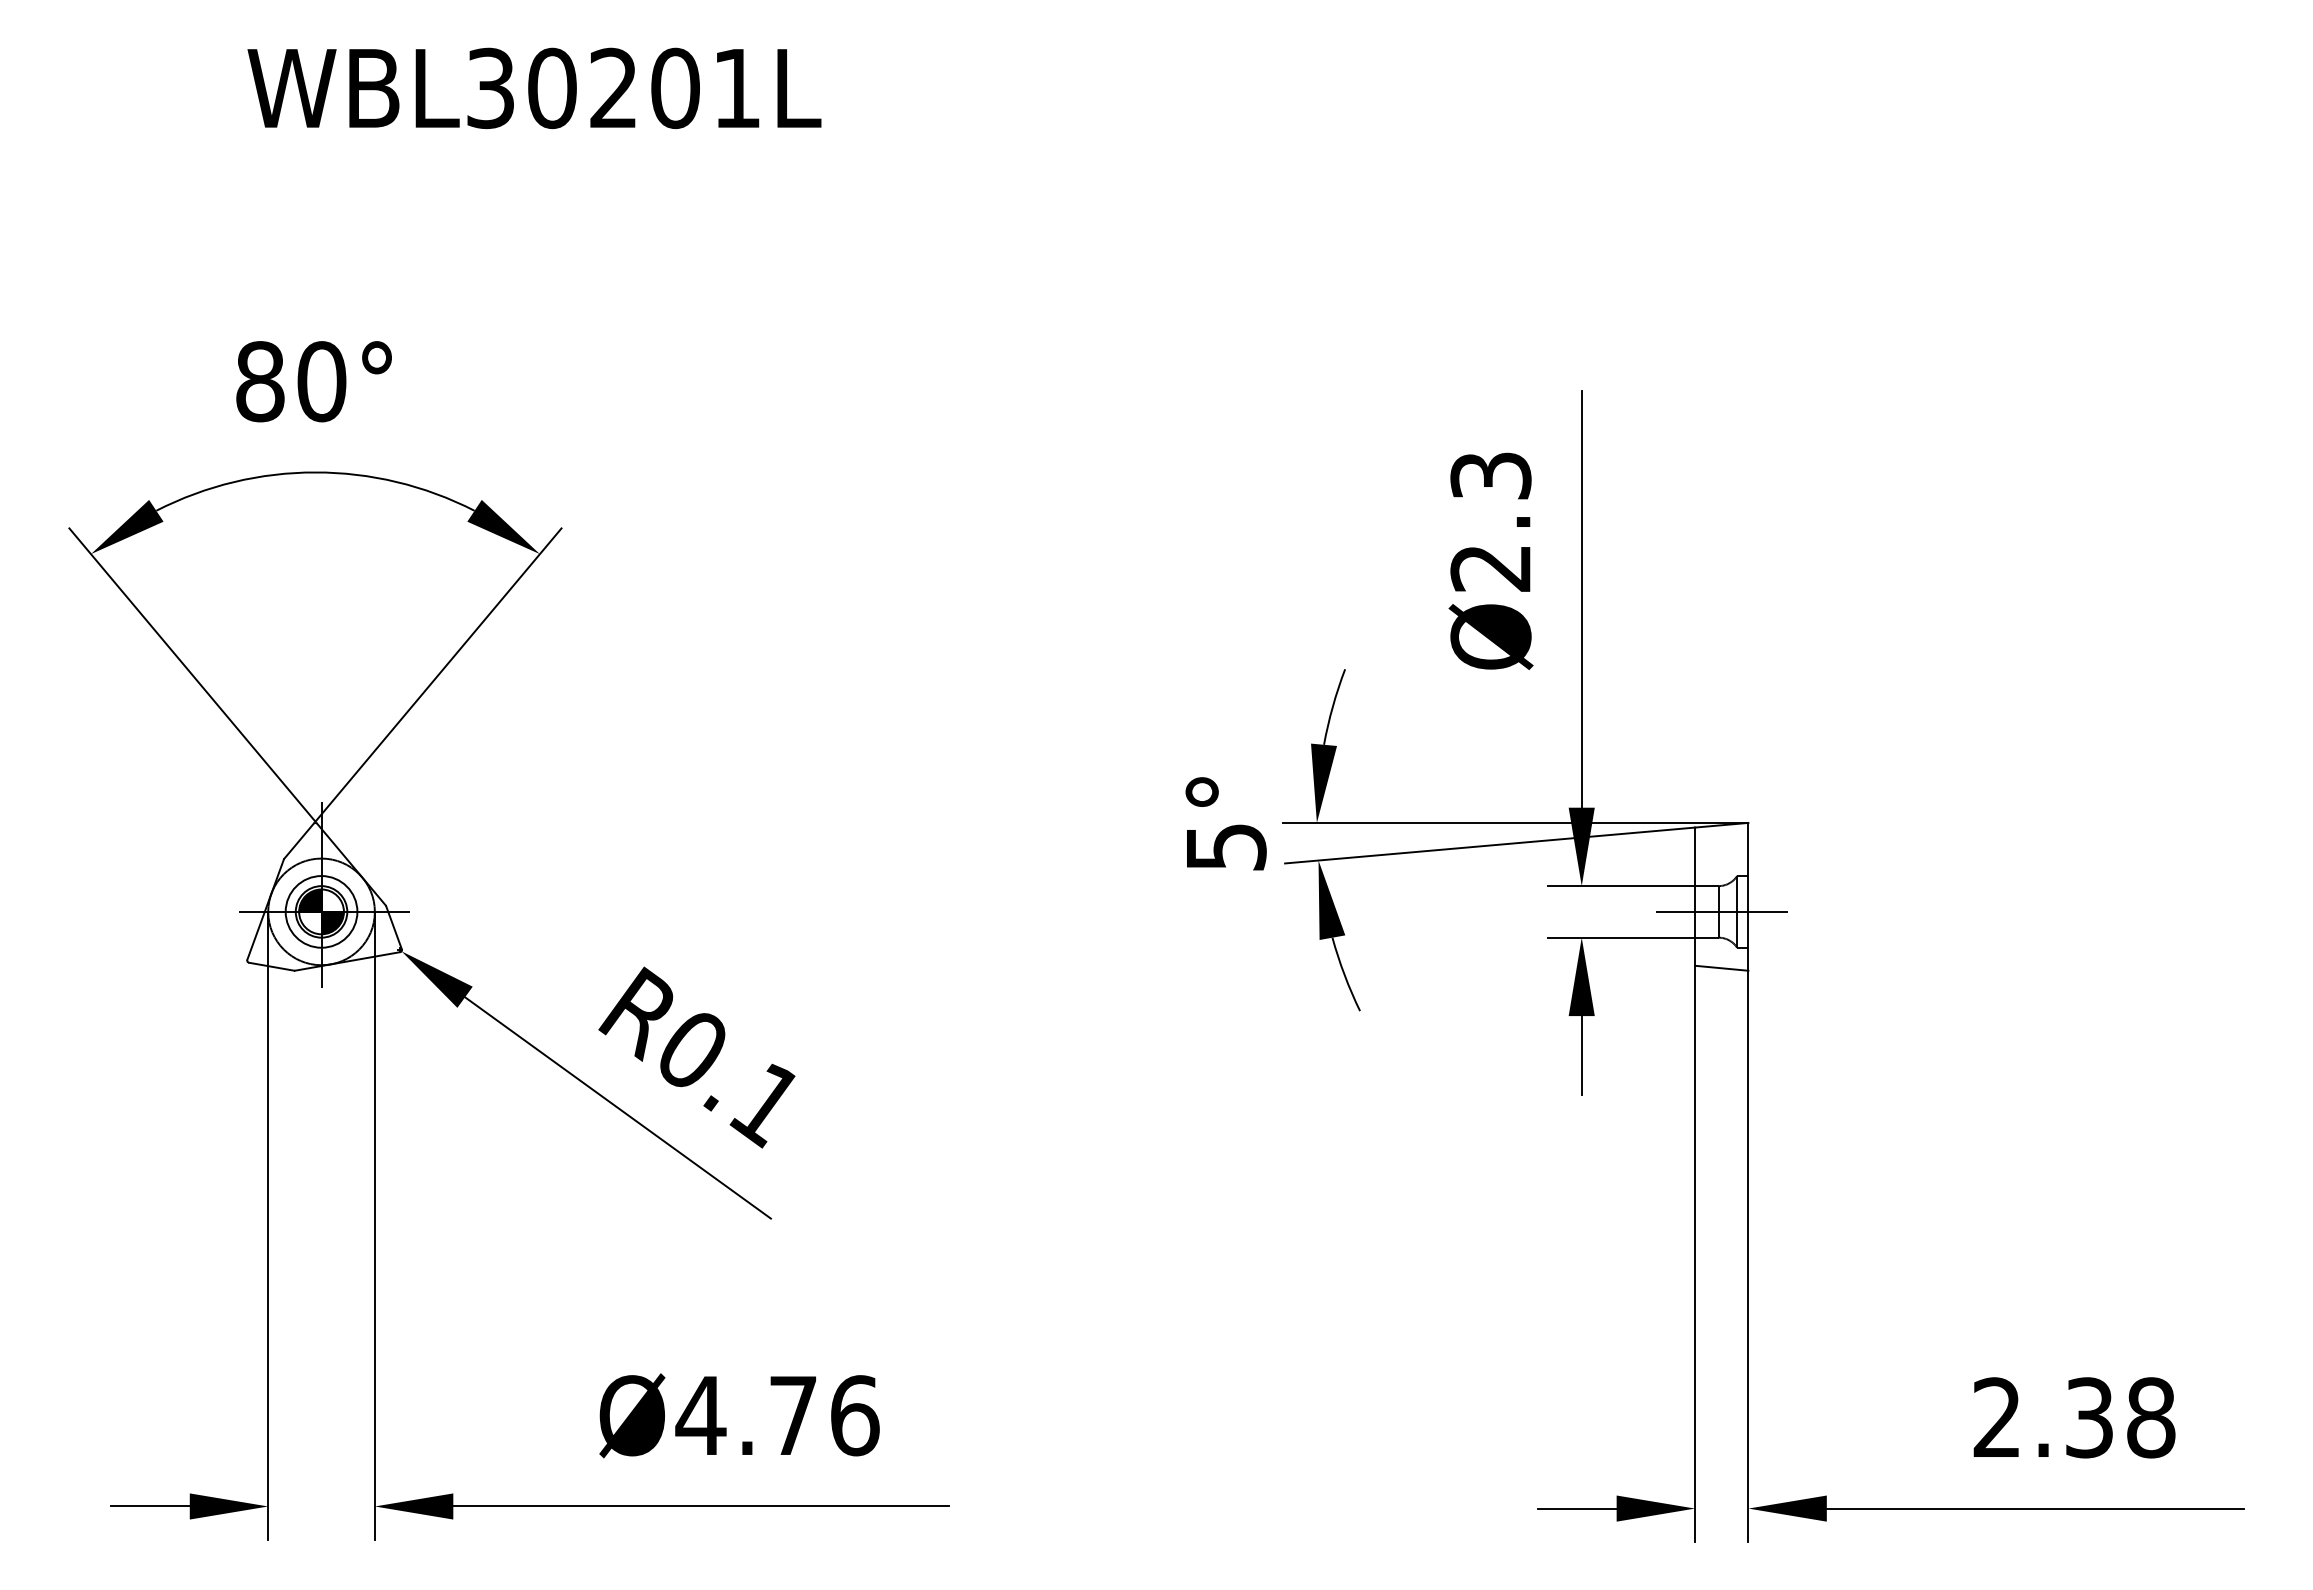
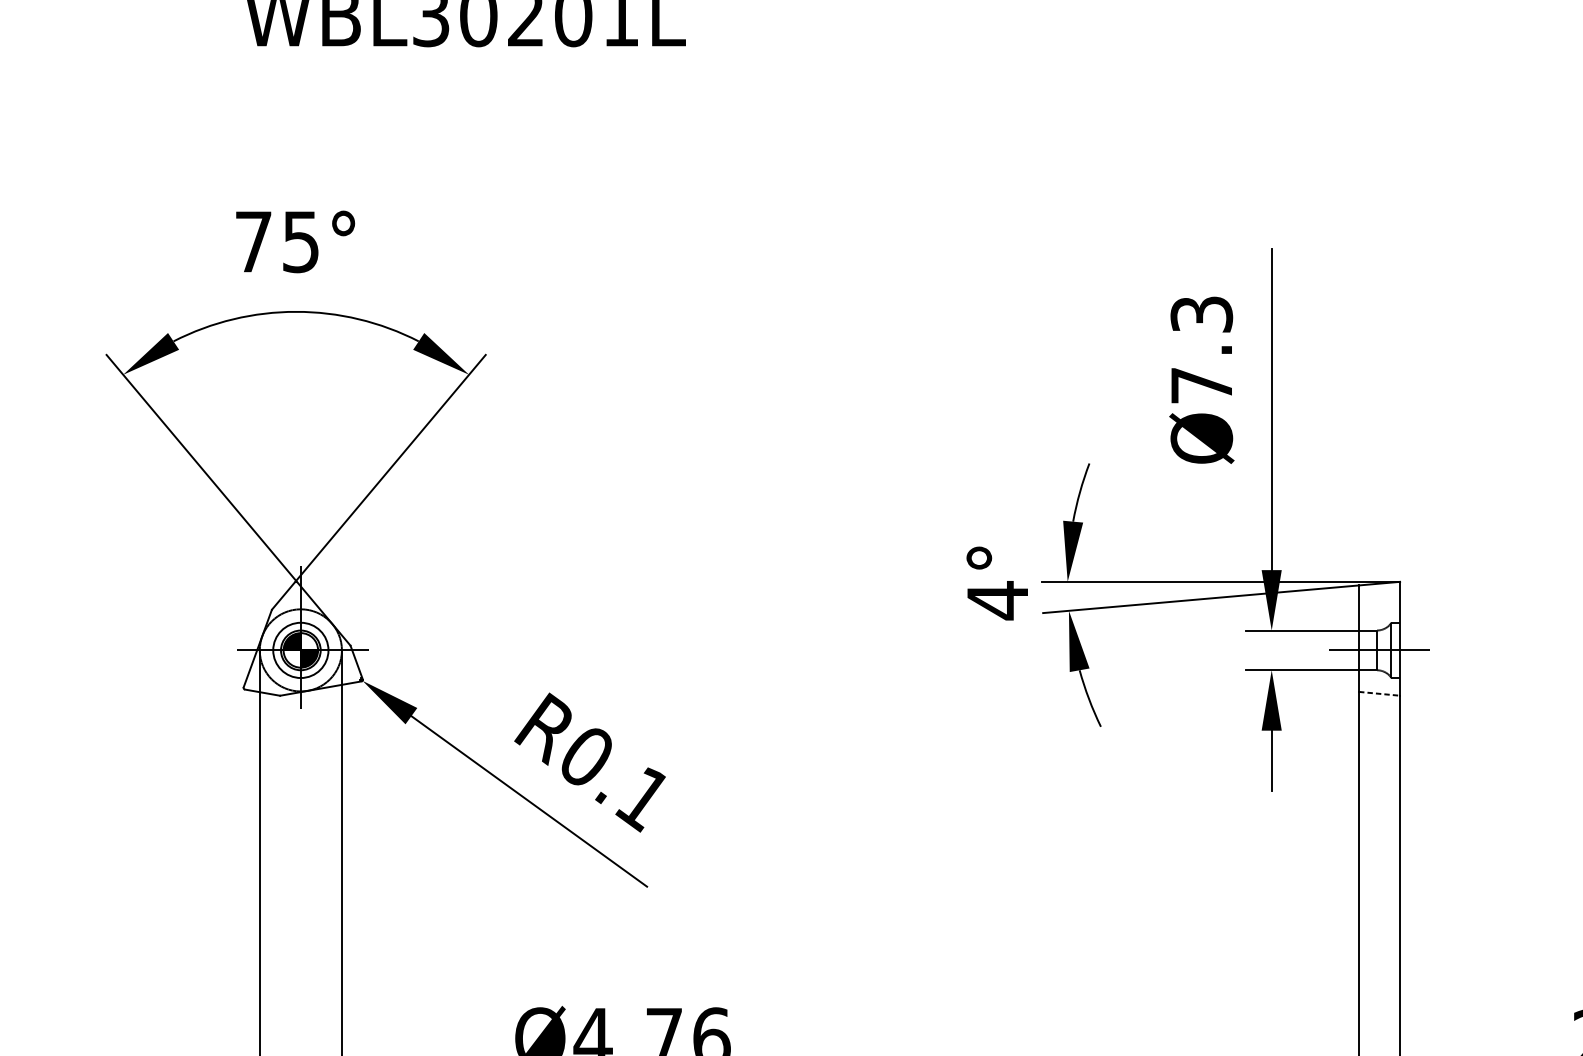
text: (291, 381) -> (277, 241), 80° -> 75°
text: (1490, 568) -> (1201, 385), Ø2.3 -> Ø7.3
text: (1226, 847) -> (998, 600), 5° -> 4°
line: (1721, 968) -> (1379, 694), solid -> dashed

